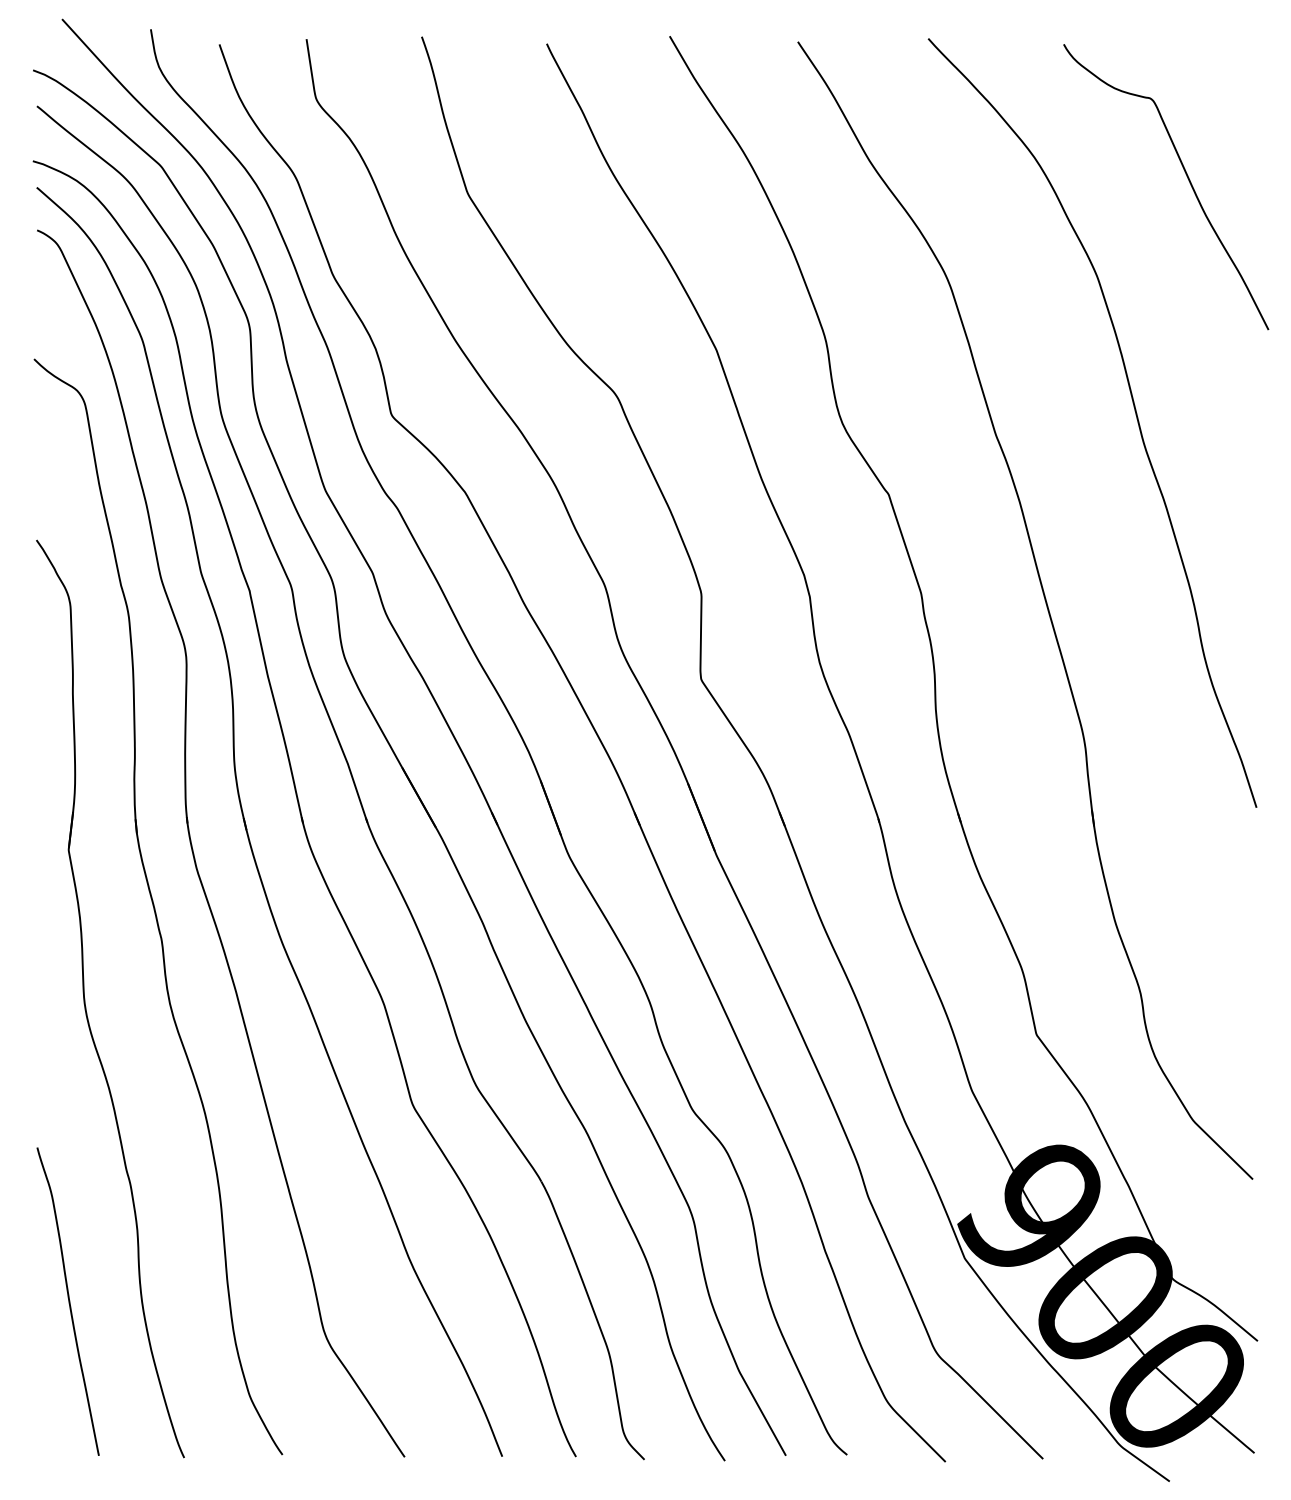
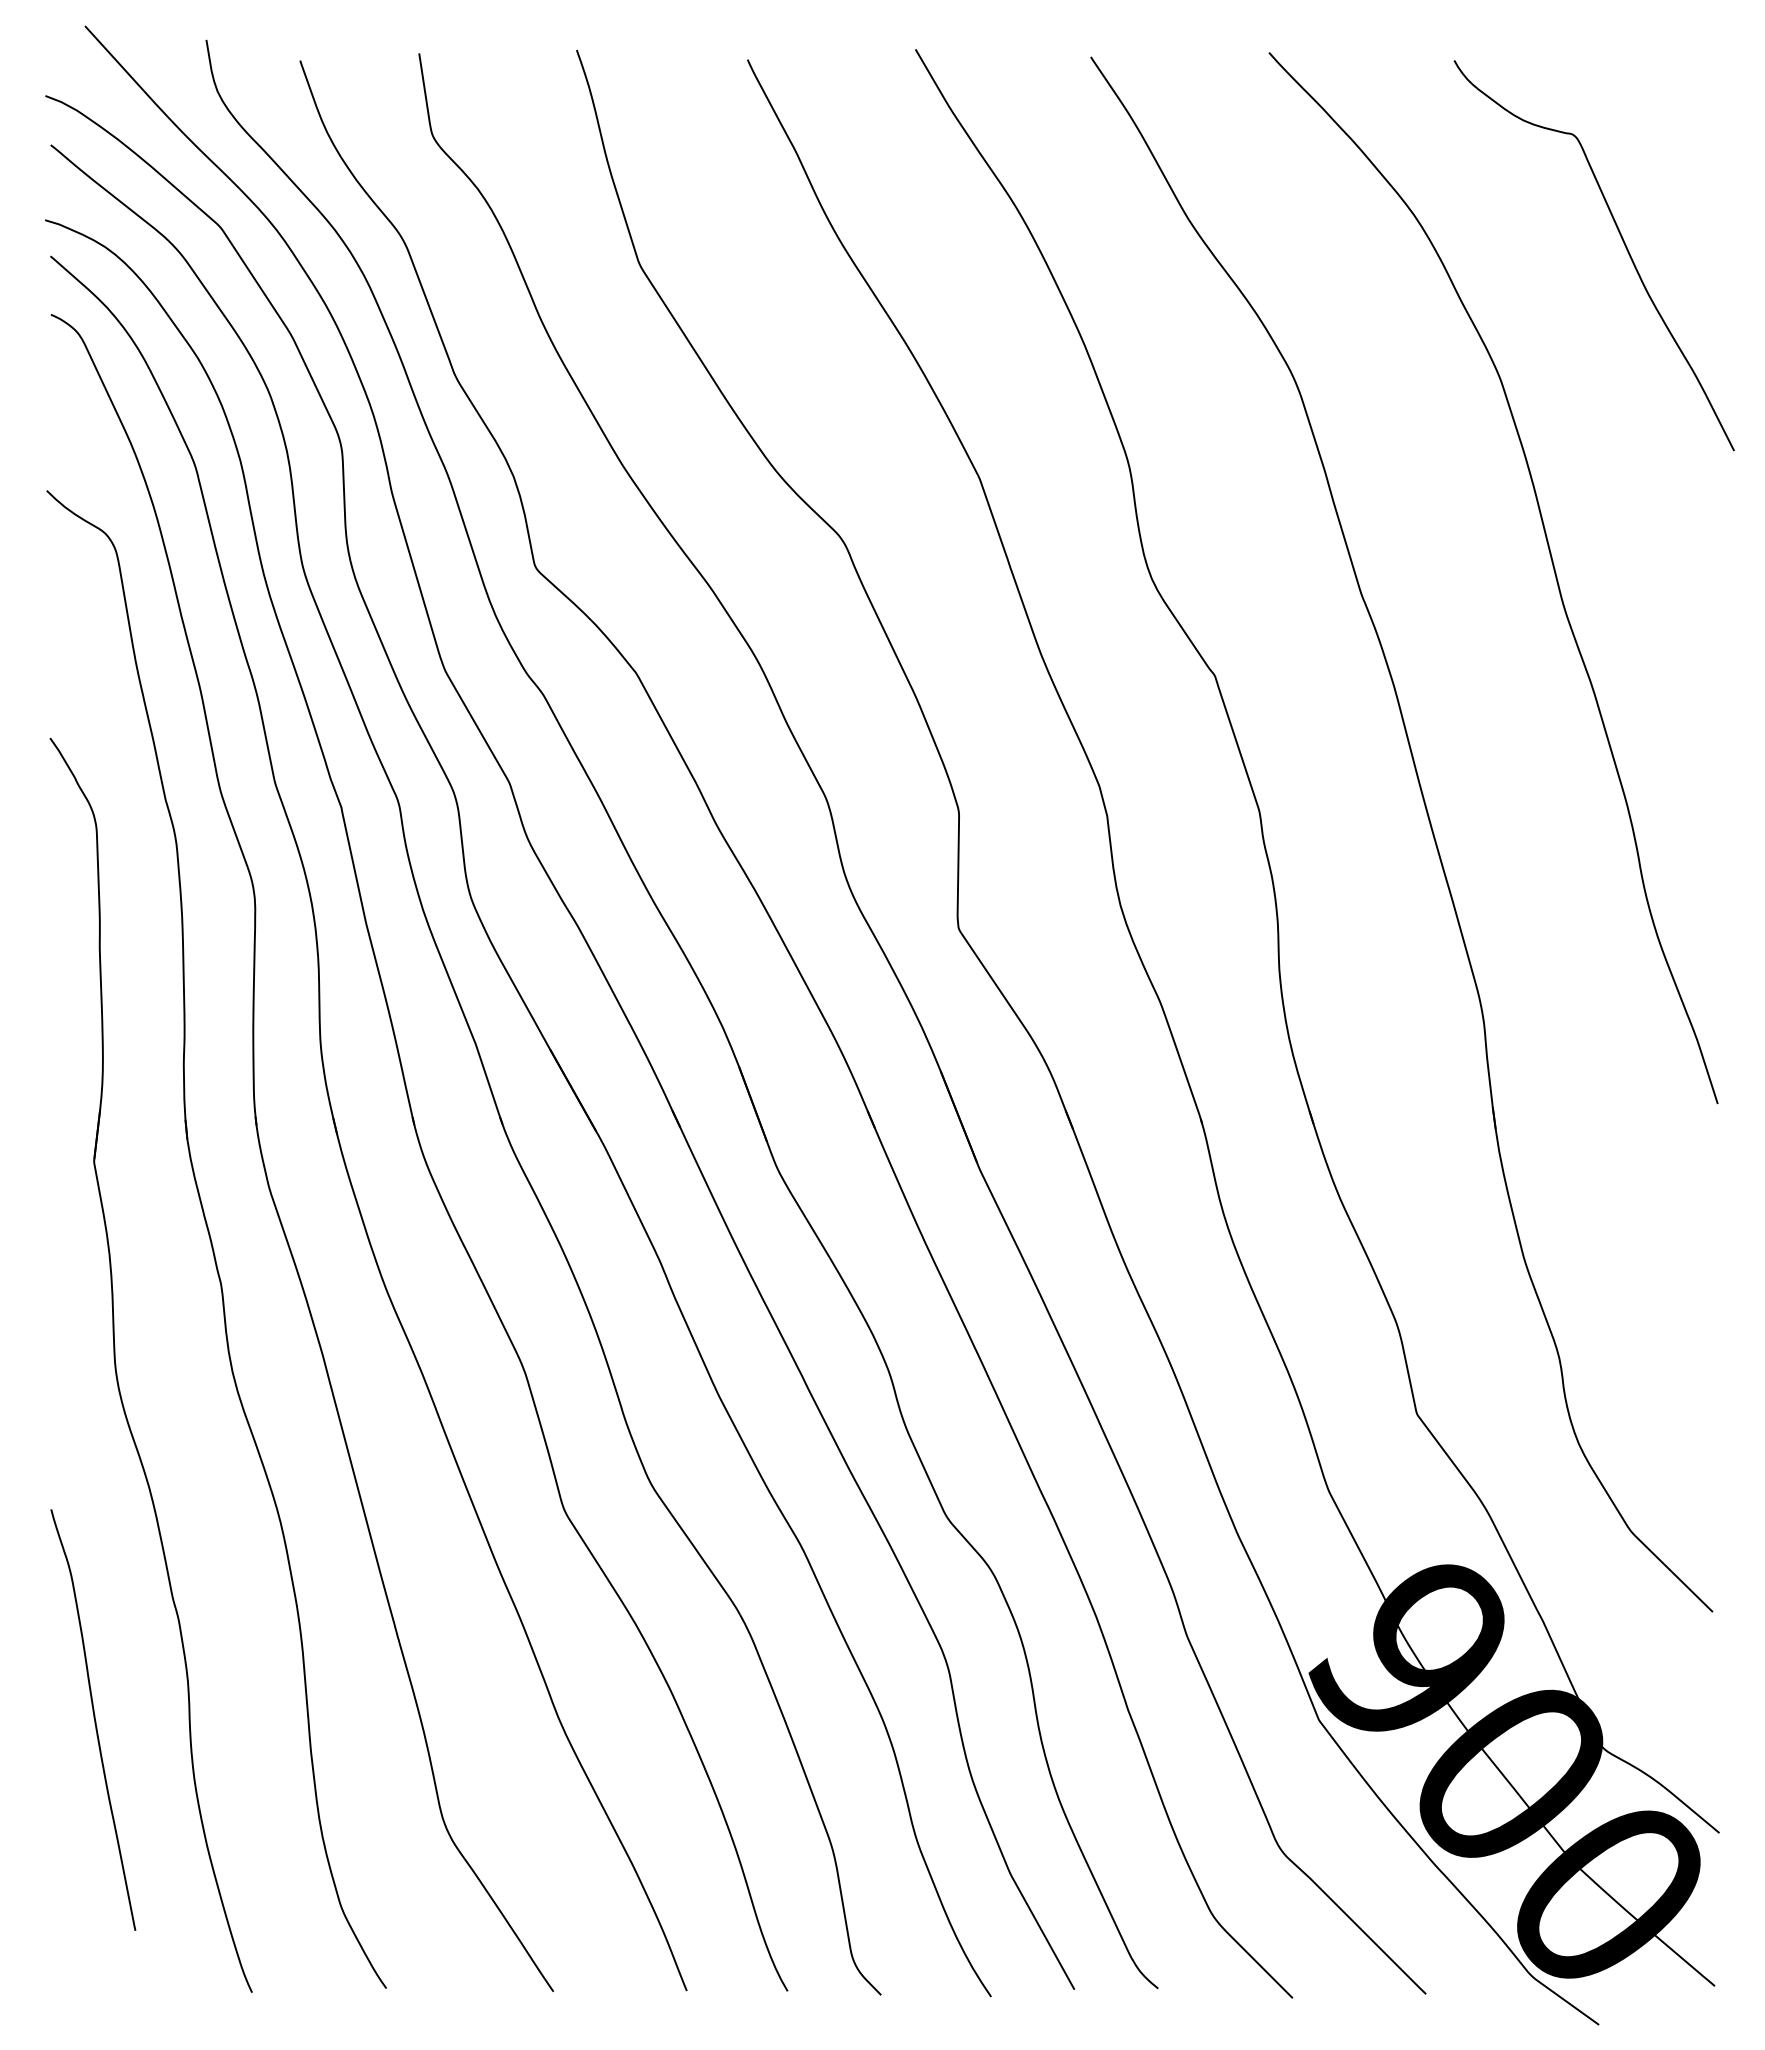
curve: (68, 1300) -> (93, 1718), moved

